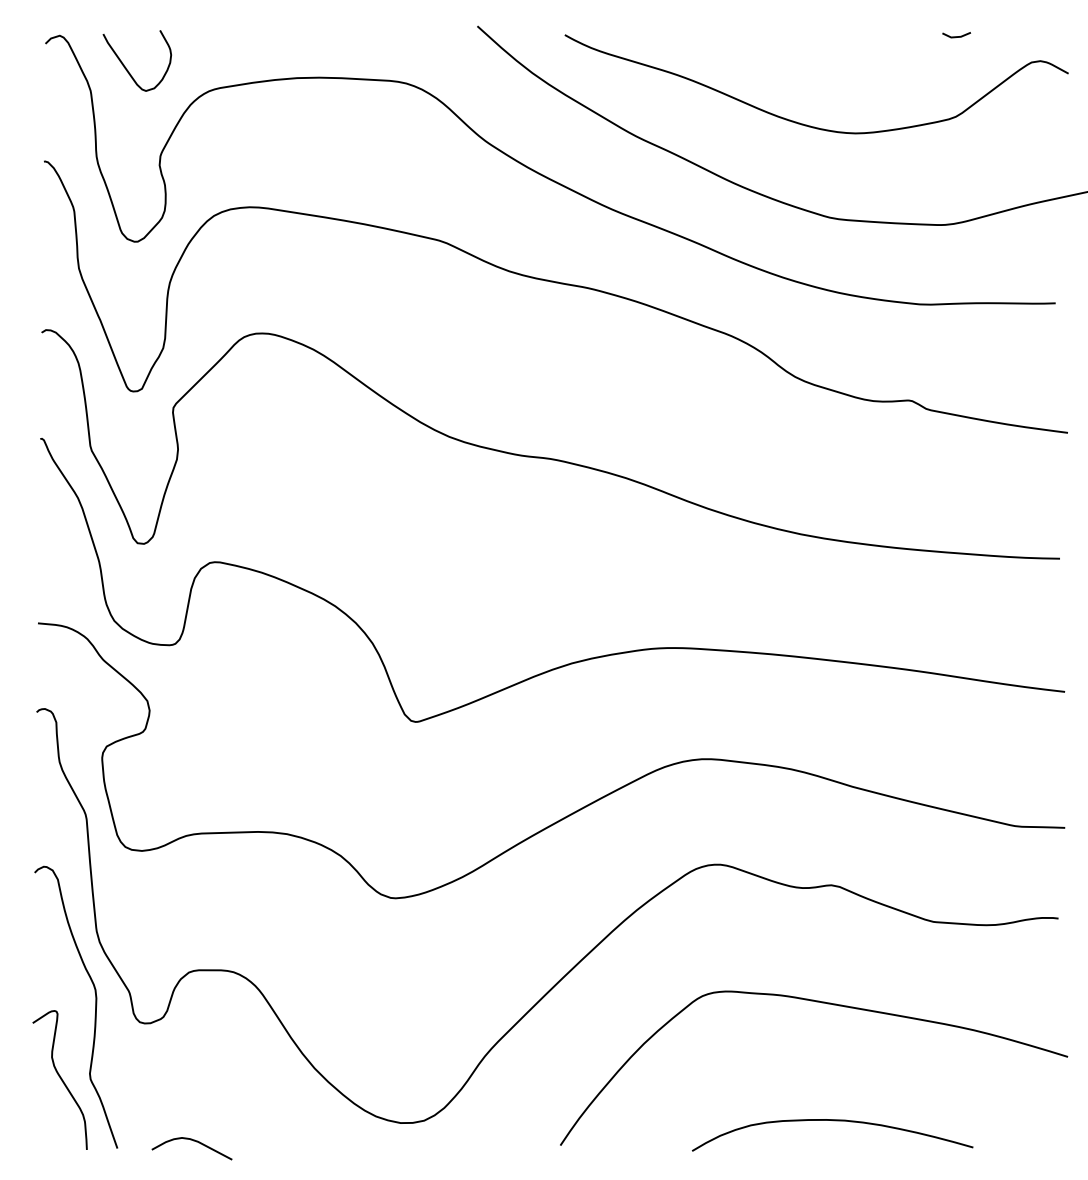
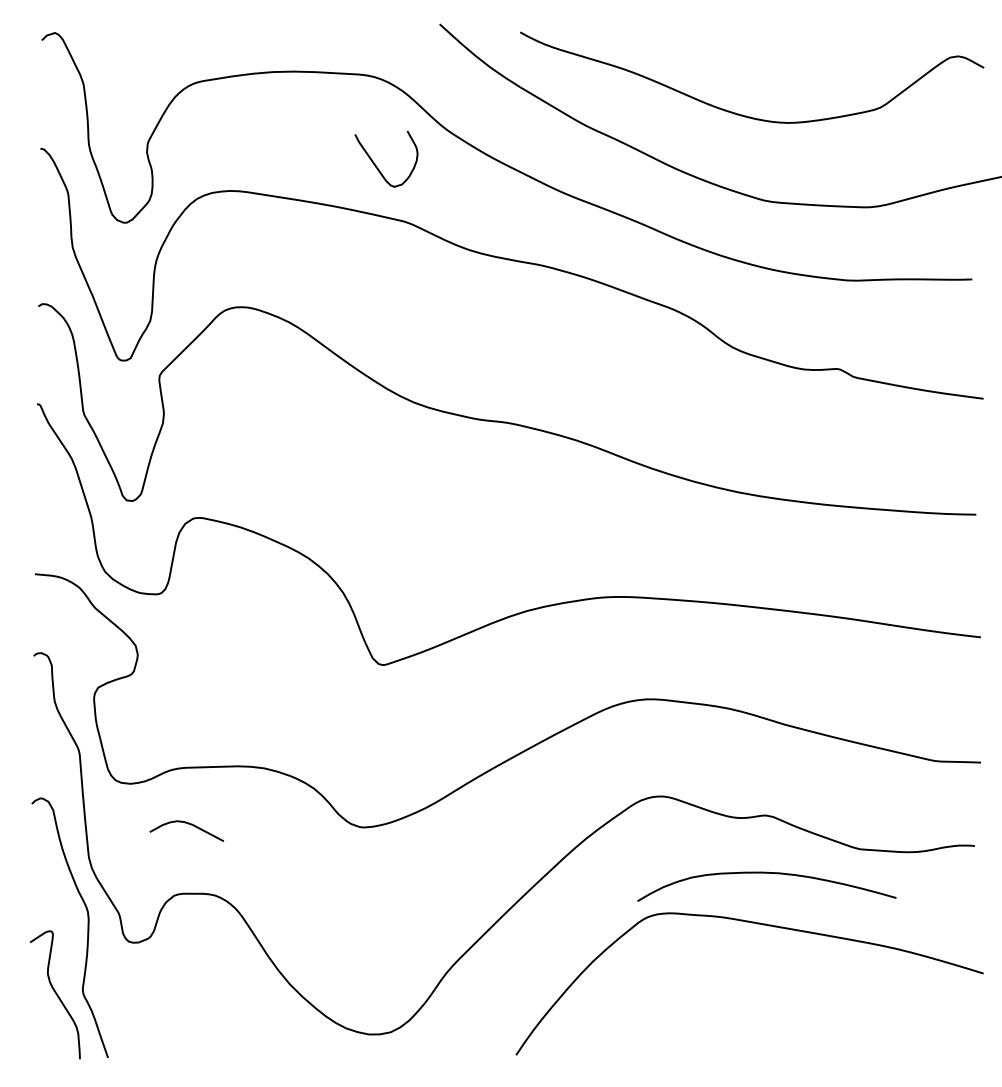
line: (956, 36) -> (880, 33), removed
curve: (127, 68) -> (377, 166), moved
curve: (832, 1120) -> (766, 873), moved
curve: (193, 1141) -> (188, 824), moved

